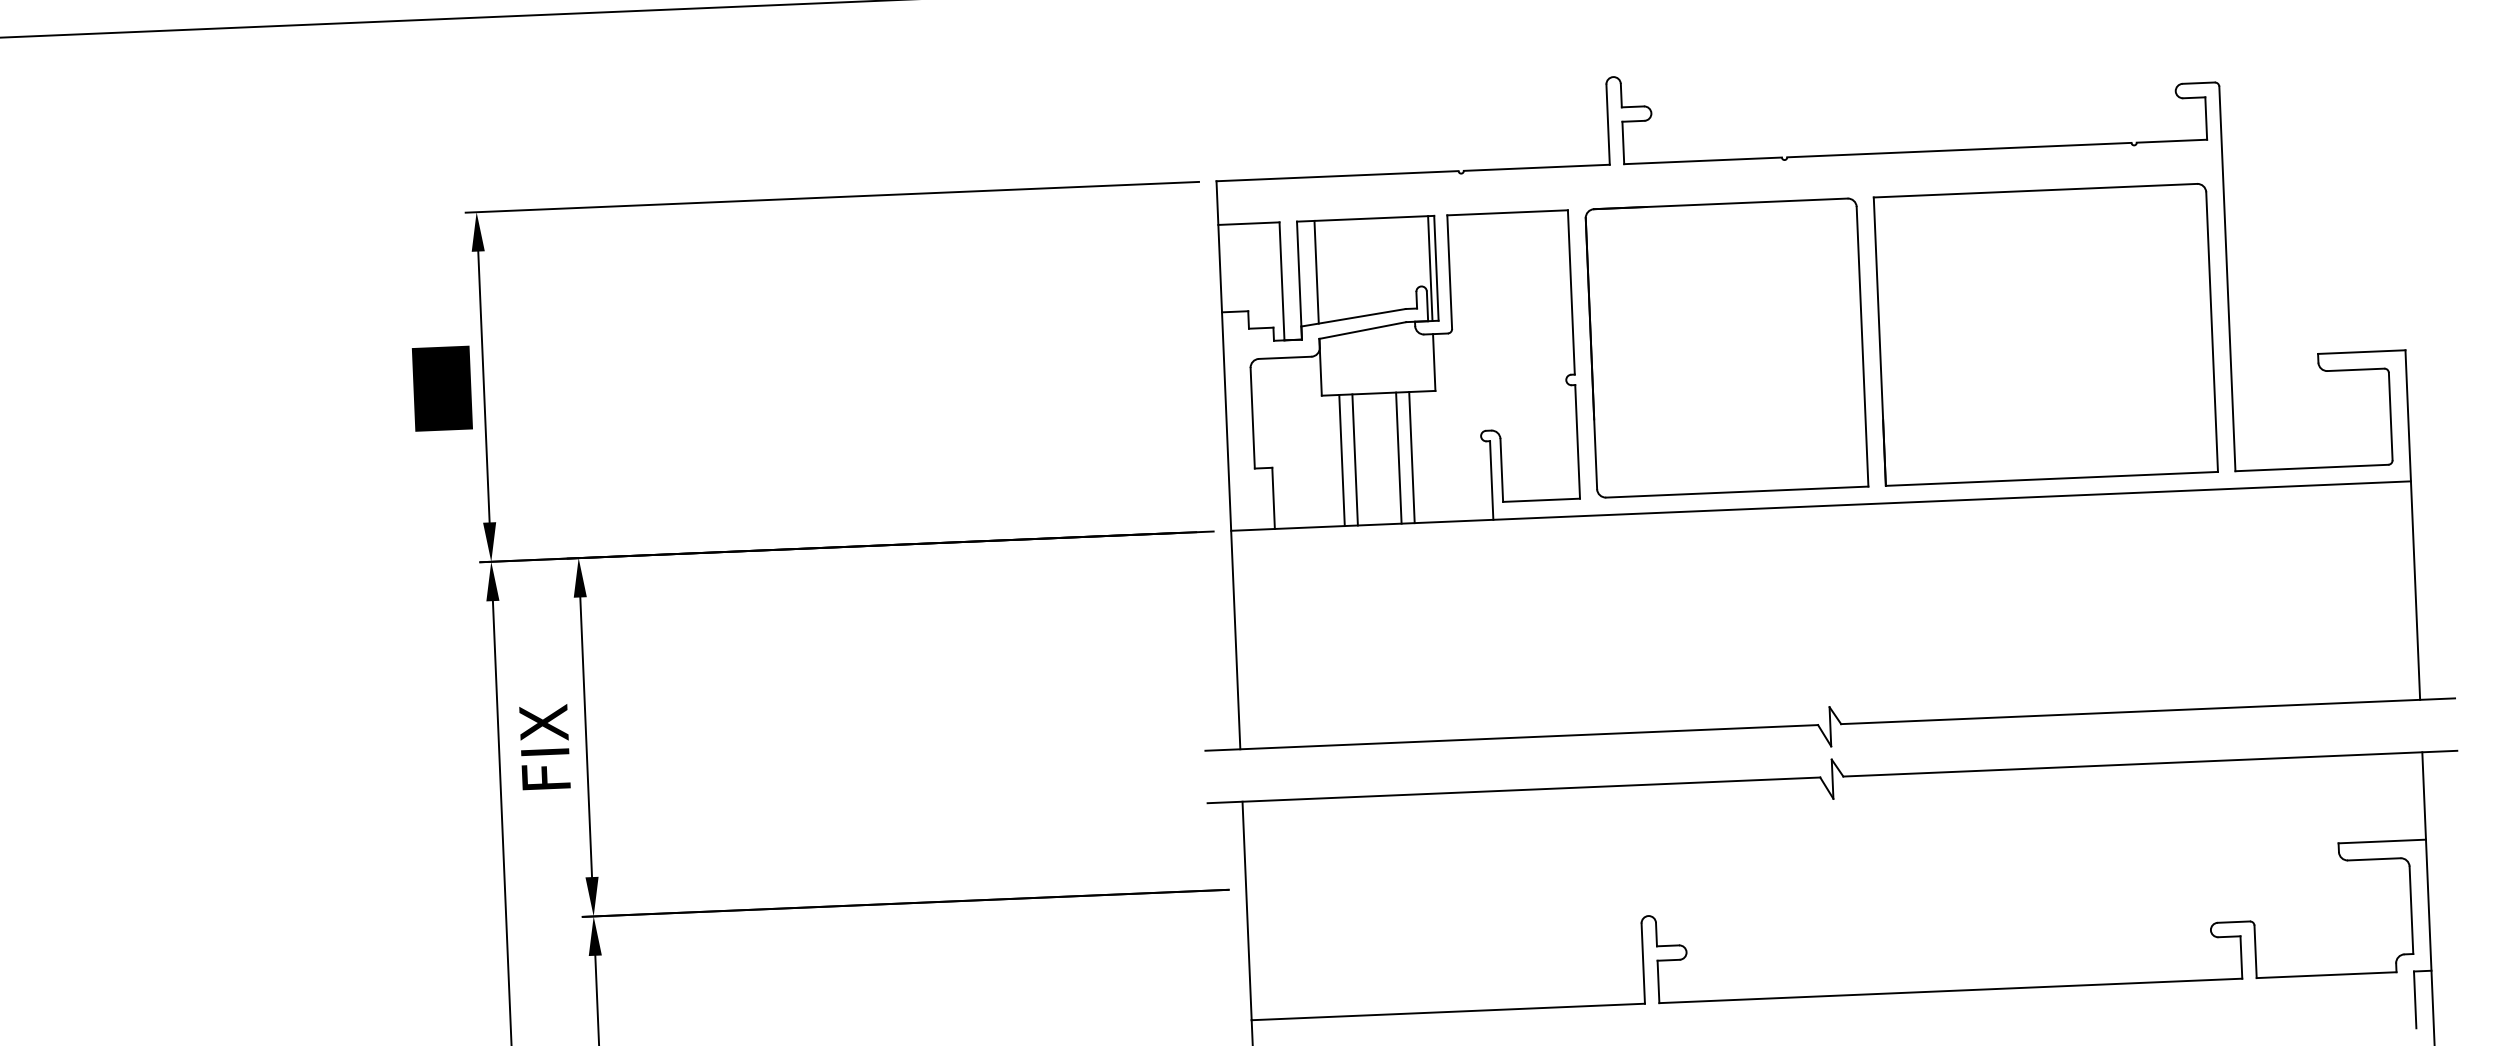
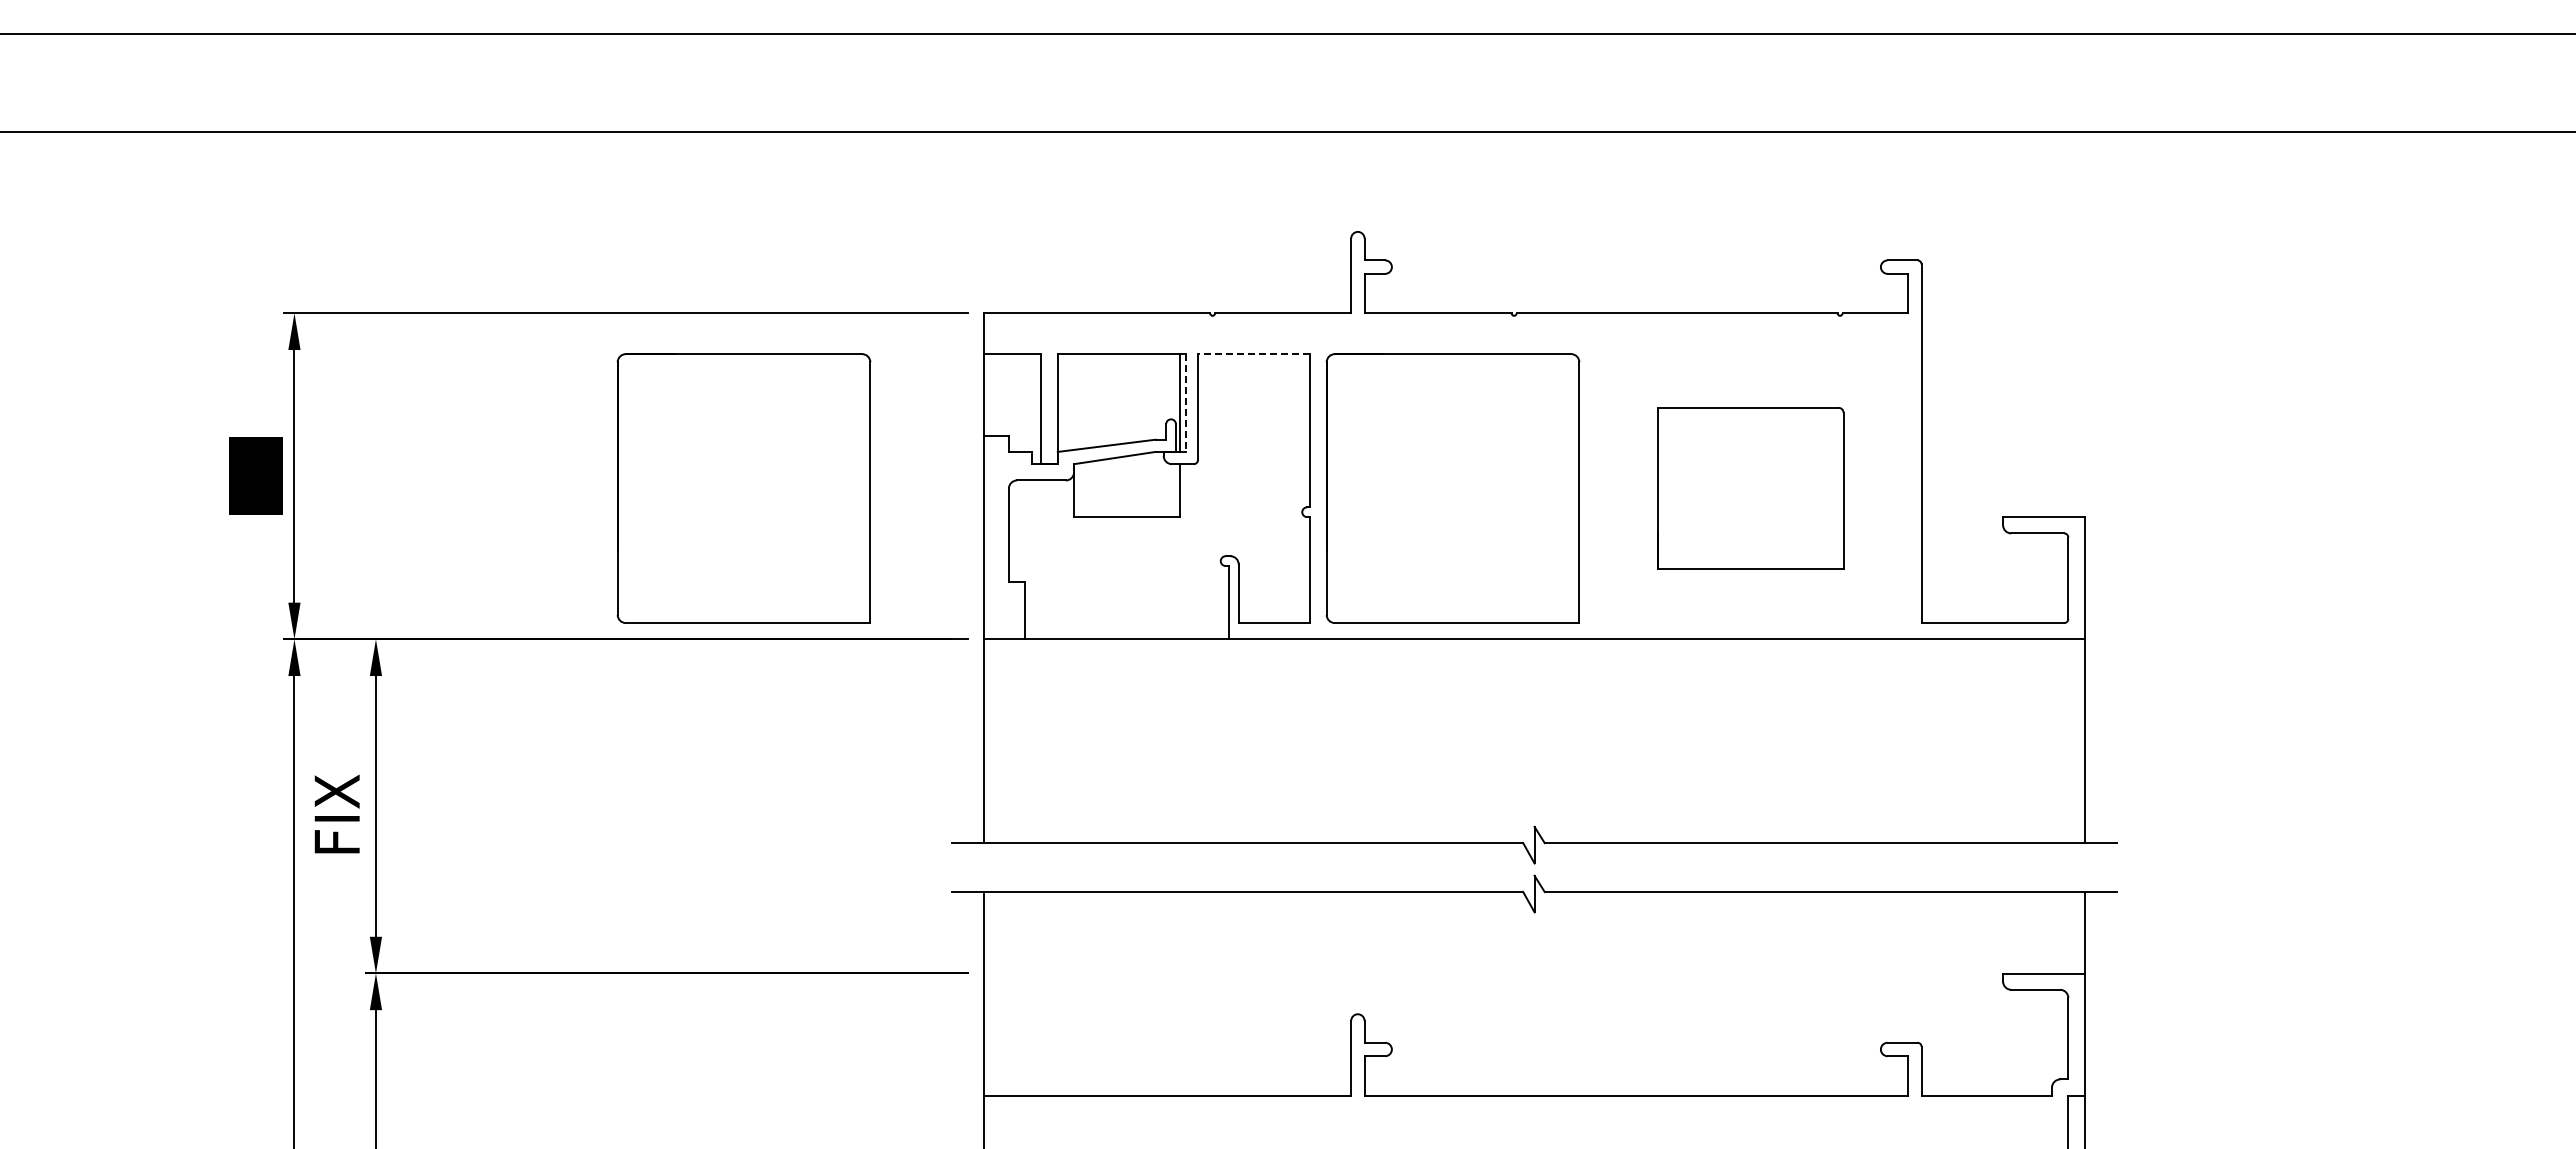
line: (1506, 213) -> (1253, 354), solid -> dashed
line: (1436, 268) -> (1185, 403), solid -> dashed
line: (1317, 271) -> (1074, 401), removed
part: (2045, 334) -> (1750, 488), size x0.6
part: (966, 379) -> (743, 488), added
line: (1411, 457) -> (1155, 578), removed
line: (1399, 458) -> (1143, 578), removed
line: (1342, 460) -> (1090, 578), removed
line: (1355, 460) -> (1102, 578), removed

